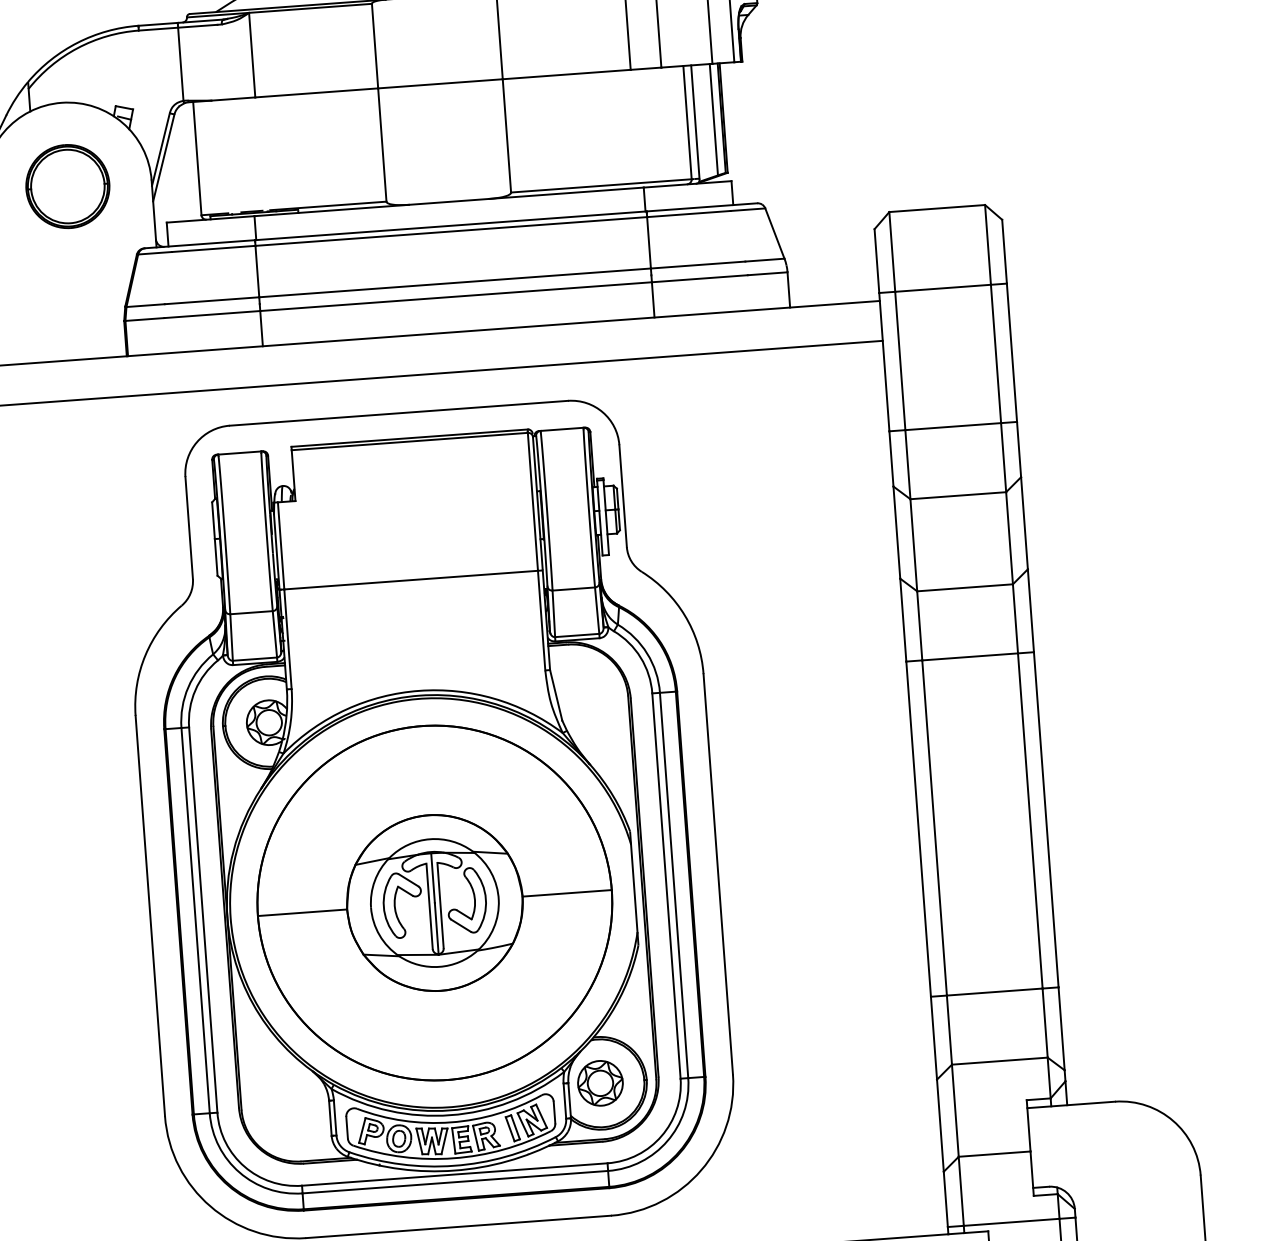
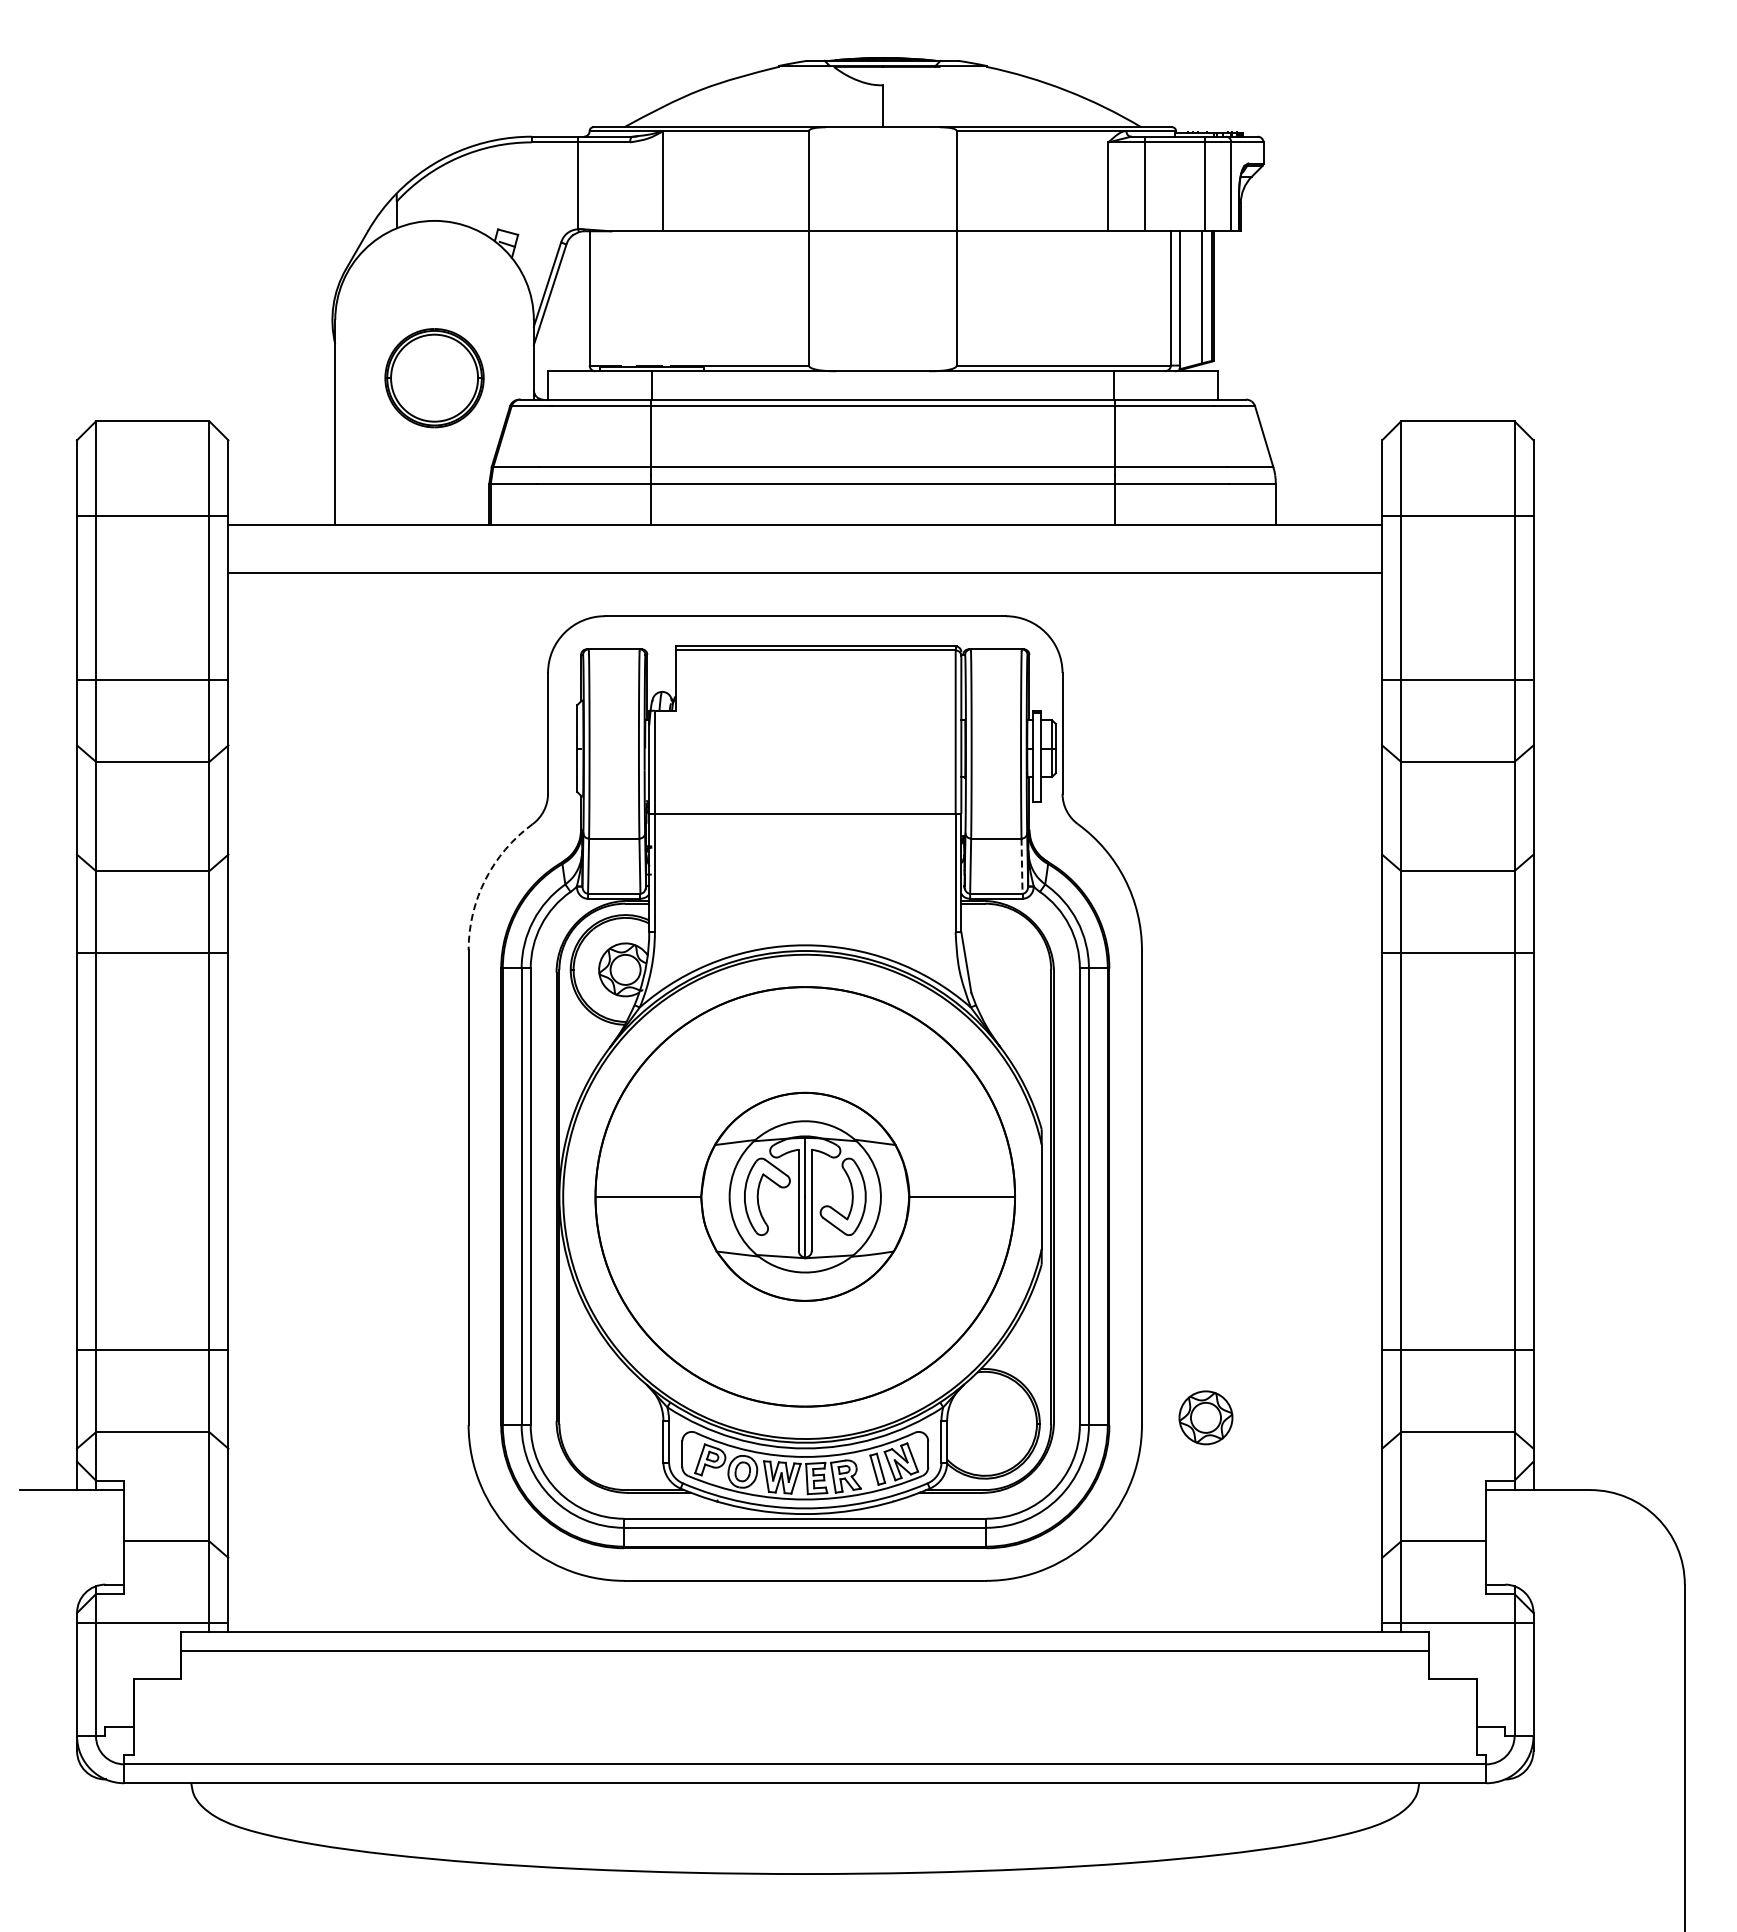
part: (67, 186) -> (434, 378), moved
line: (597, 610) -> (1022, 866), solid -> dashed
arc: (145, 655) -> (485, 879), solid -> dashed
part: (600, 1083) -> (1205, 1417), moved

